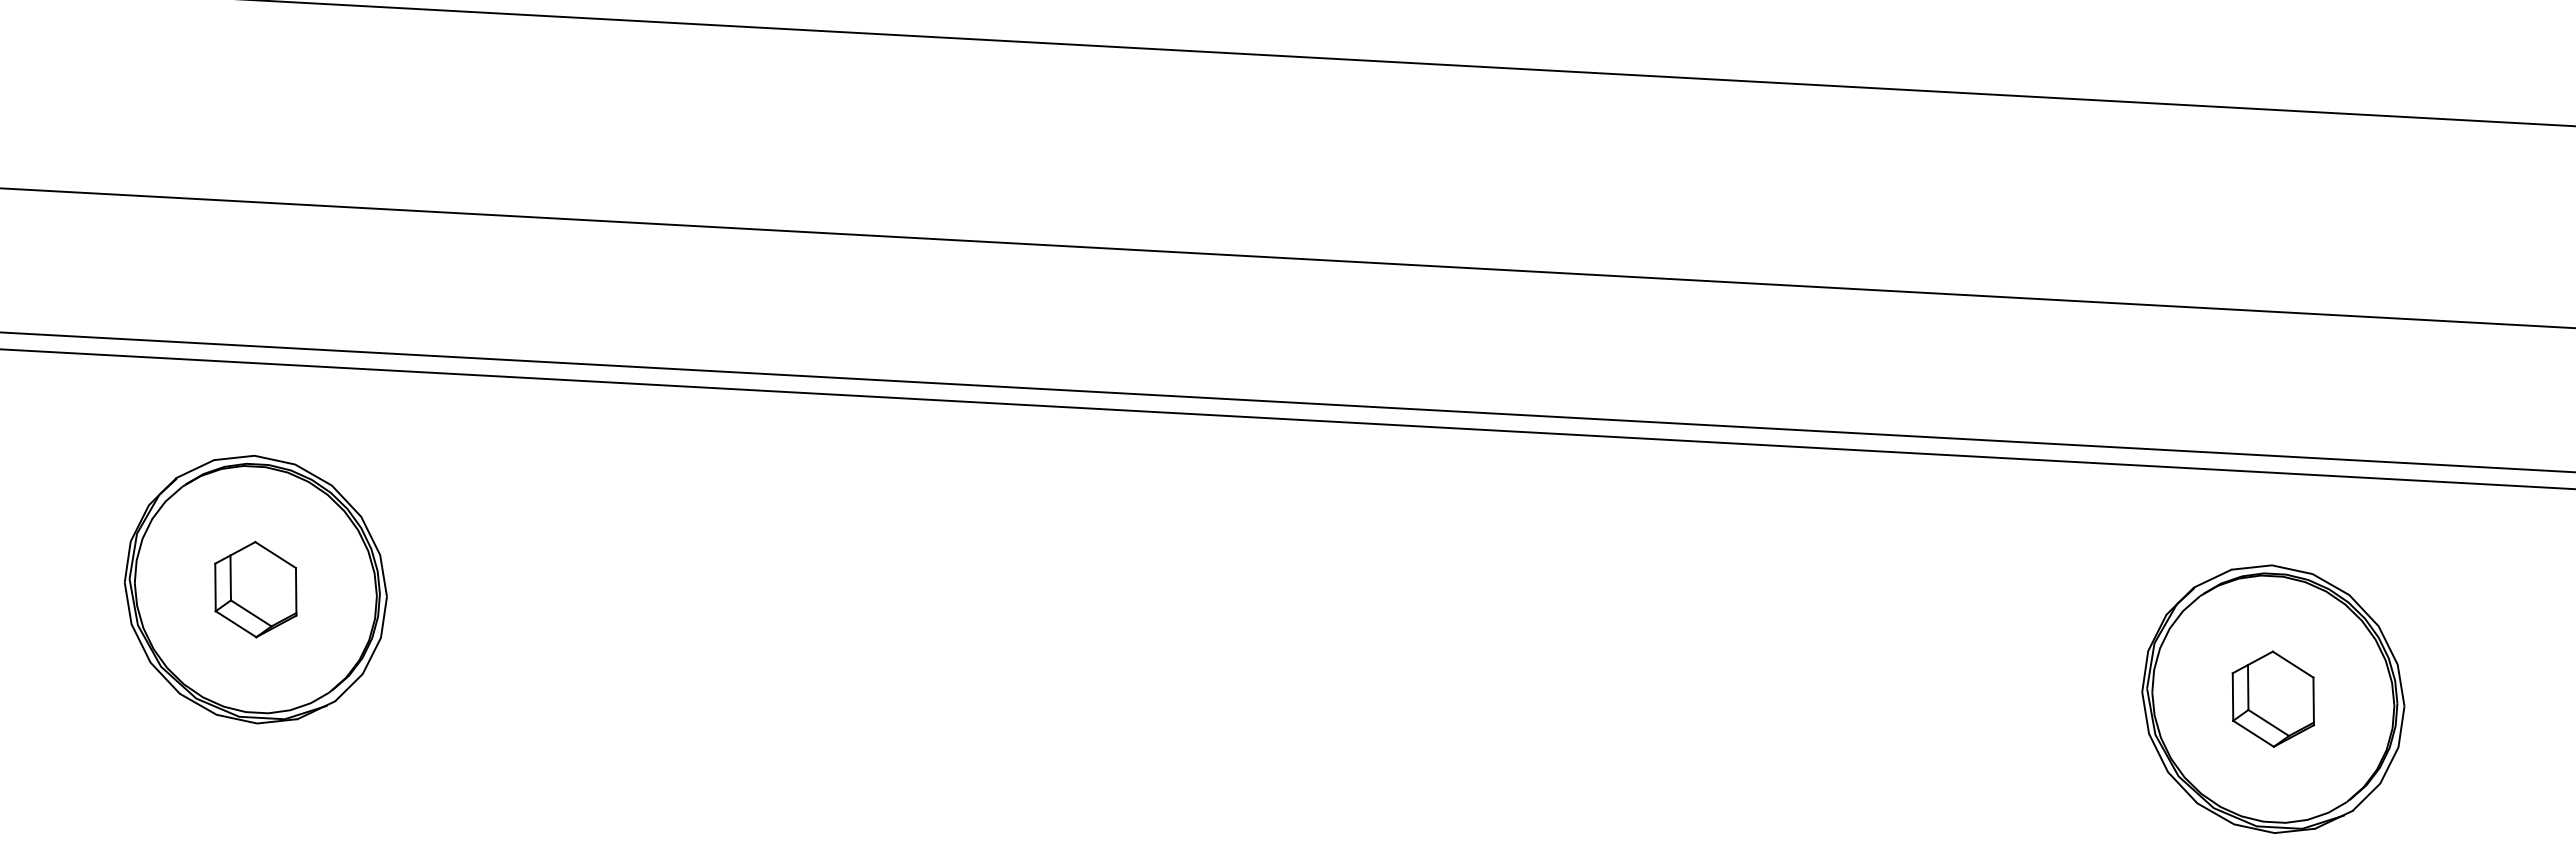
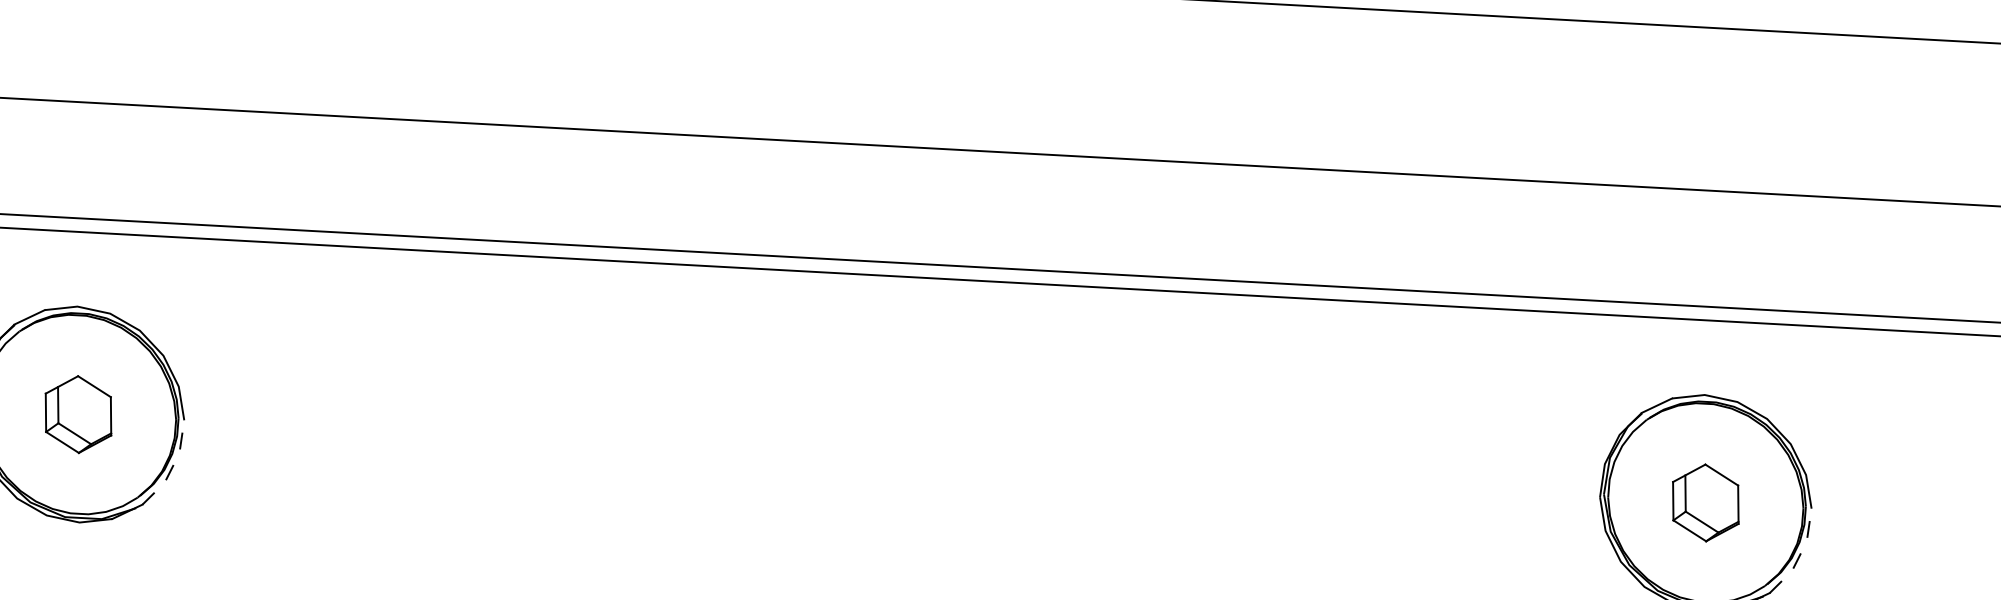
line: (372, 654) -> (172, 466), solid -> dashed
line: (2390, 764) -> (1800, 555), solid -> dashed

